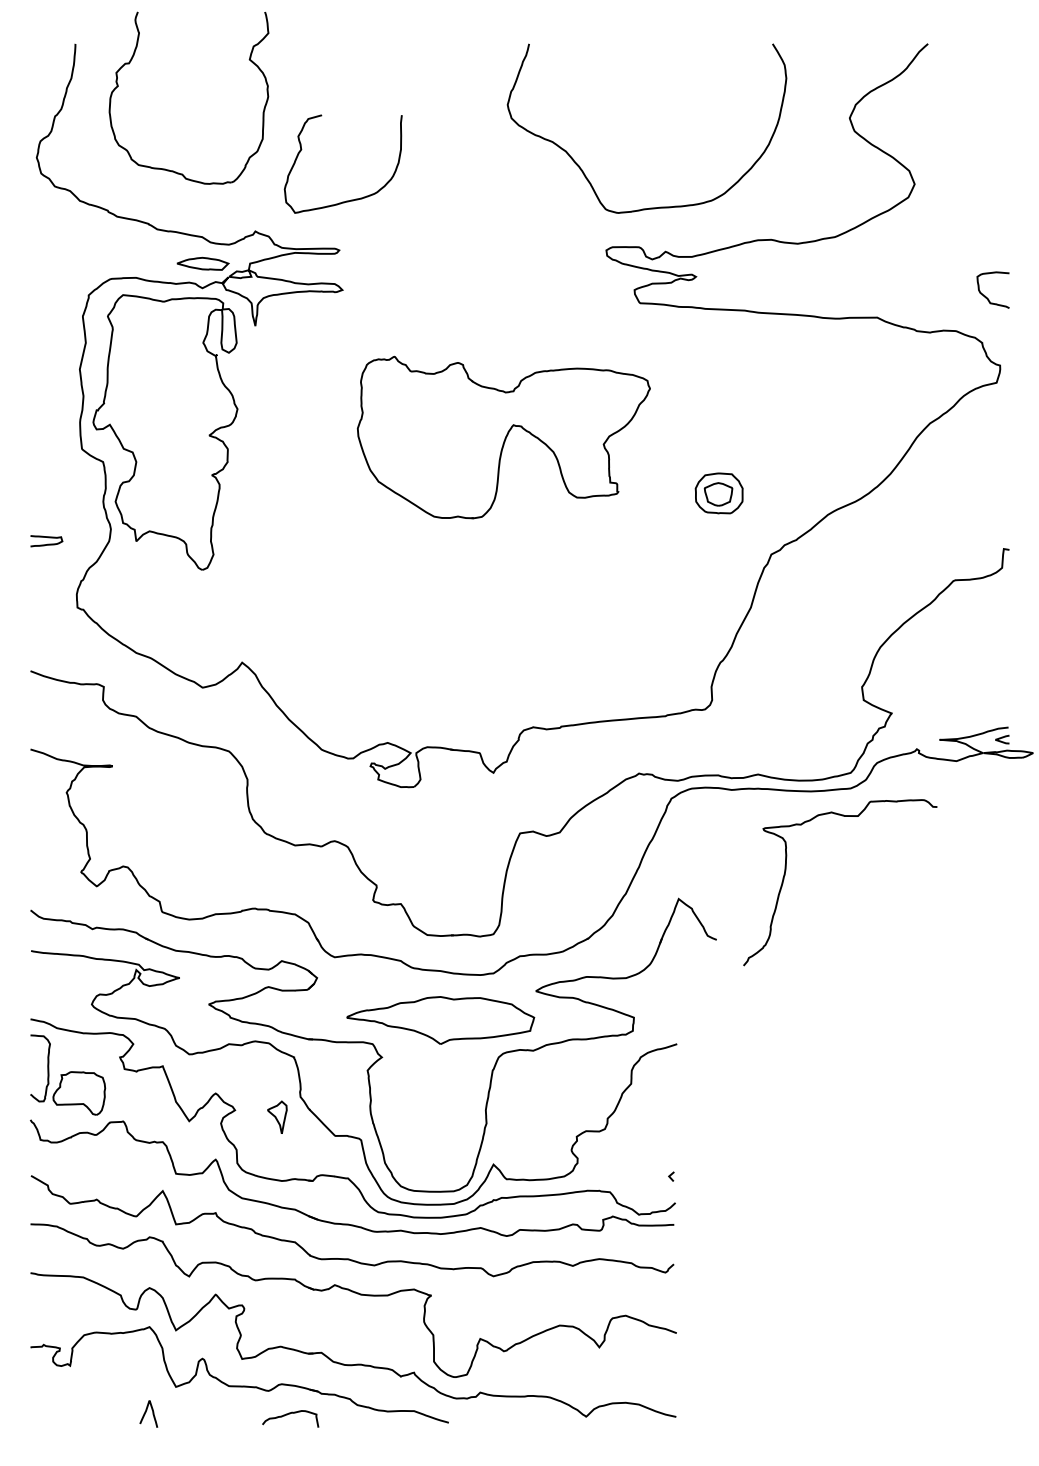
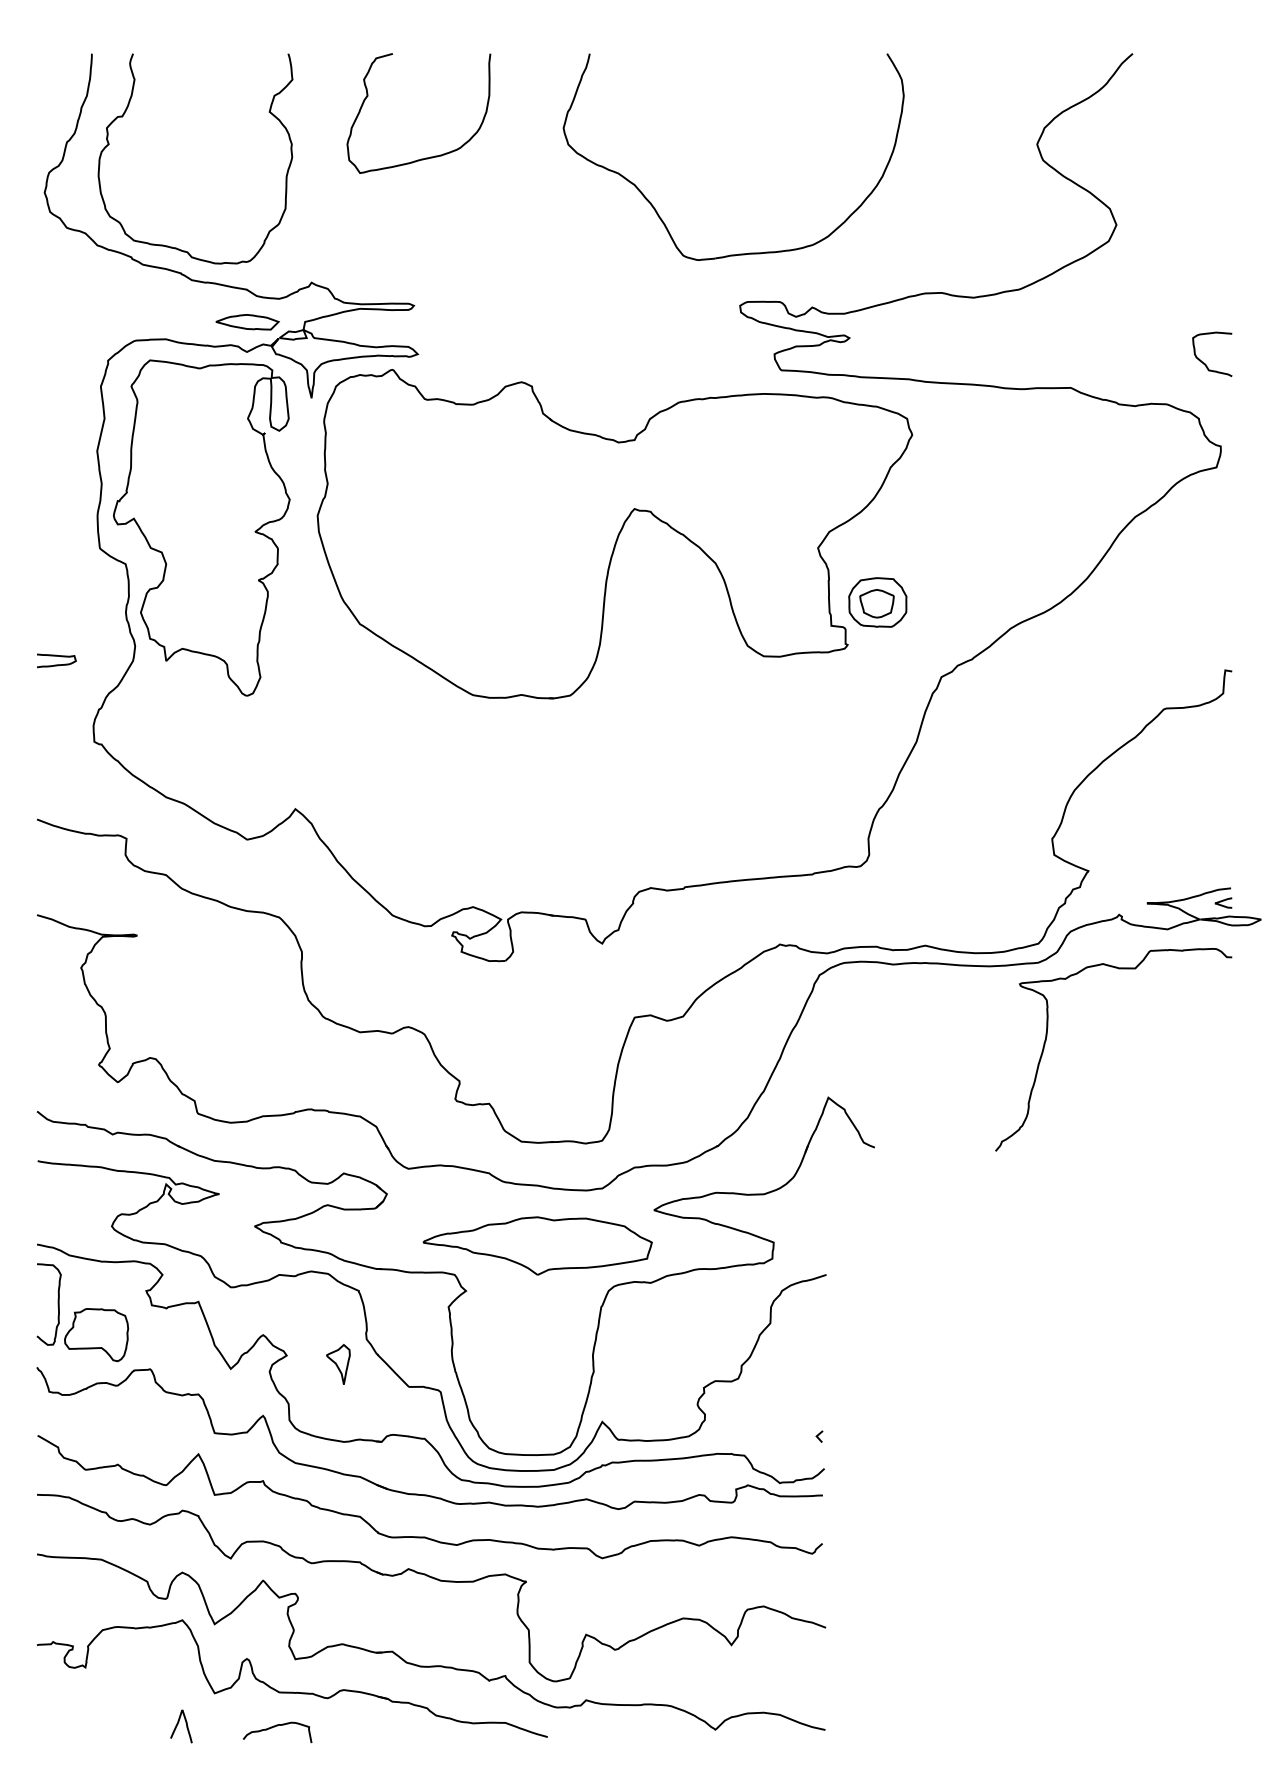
part: (131, 60) -> (125, 113), moved
part: (582, 170) -> (655, 208), moved
curve: (348, 200) -> (425, 157), moved
part: (503, 437) -> (614, 534), size x1.67
curve: (786, 871) -> (1047, 1036), moved
curve: (288, 1414) -> (274, 1727), moved

